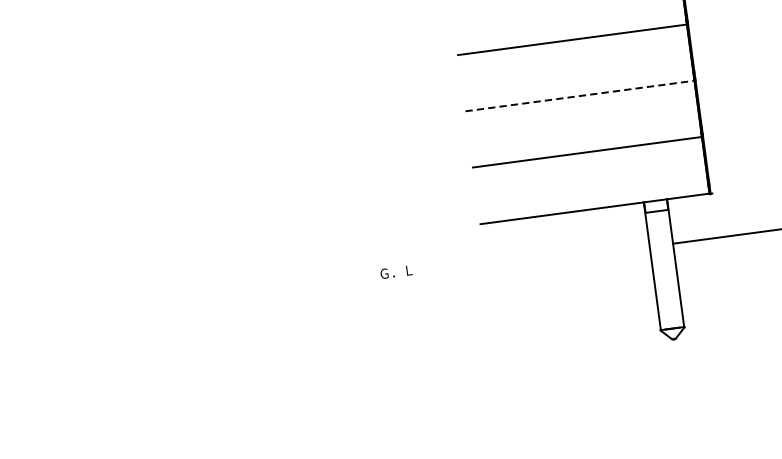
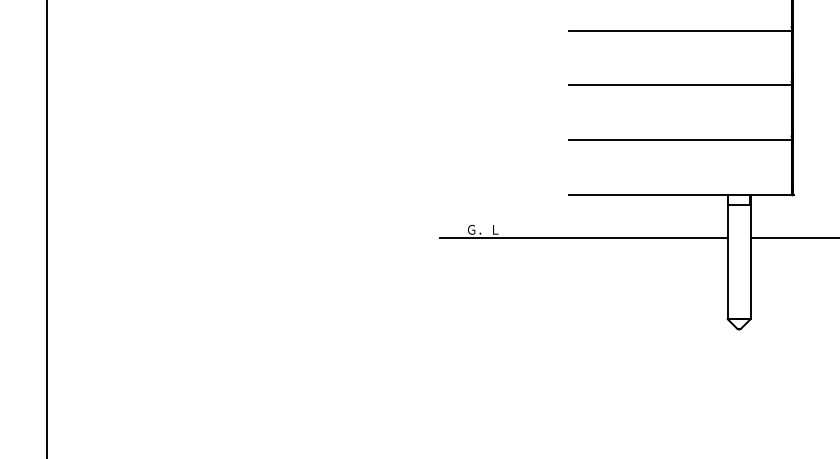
line: (580, 96) -> (681, 85), dashed -> solid
line: (500, 266) -> (583, 237), added

